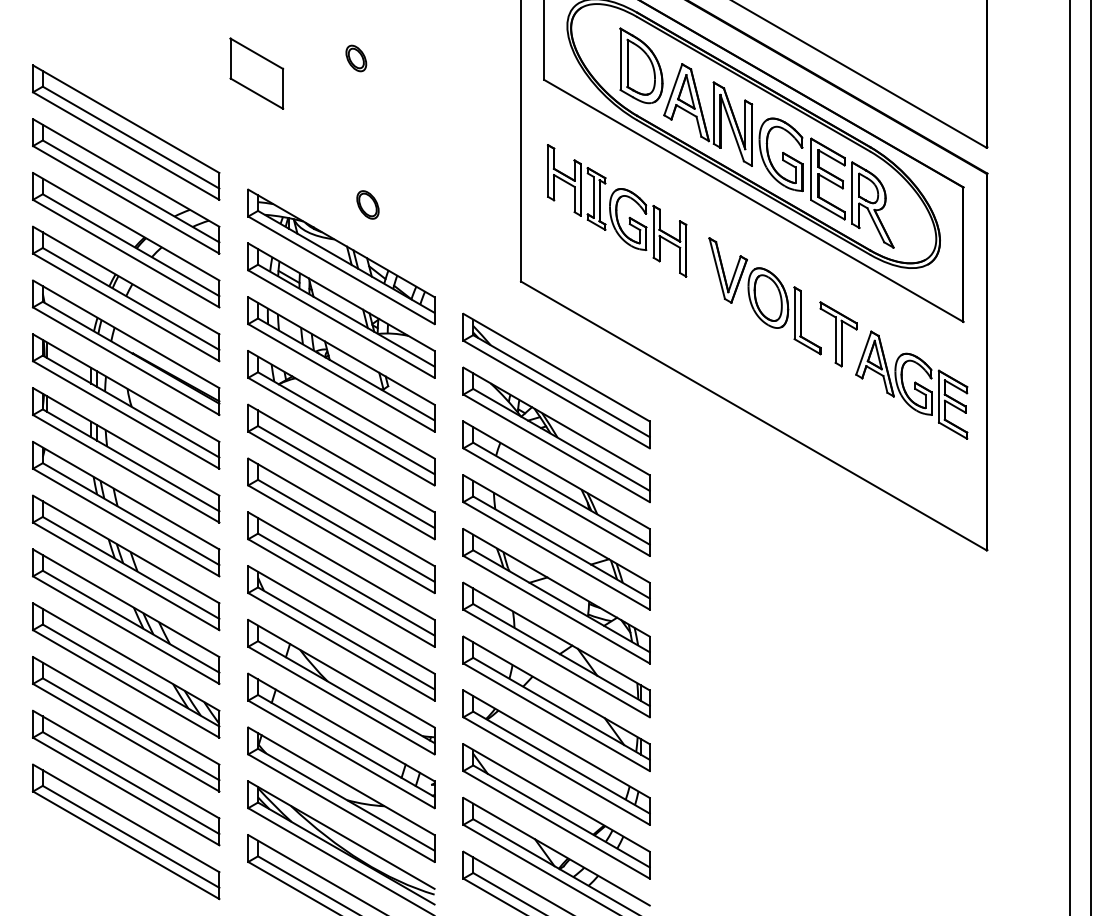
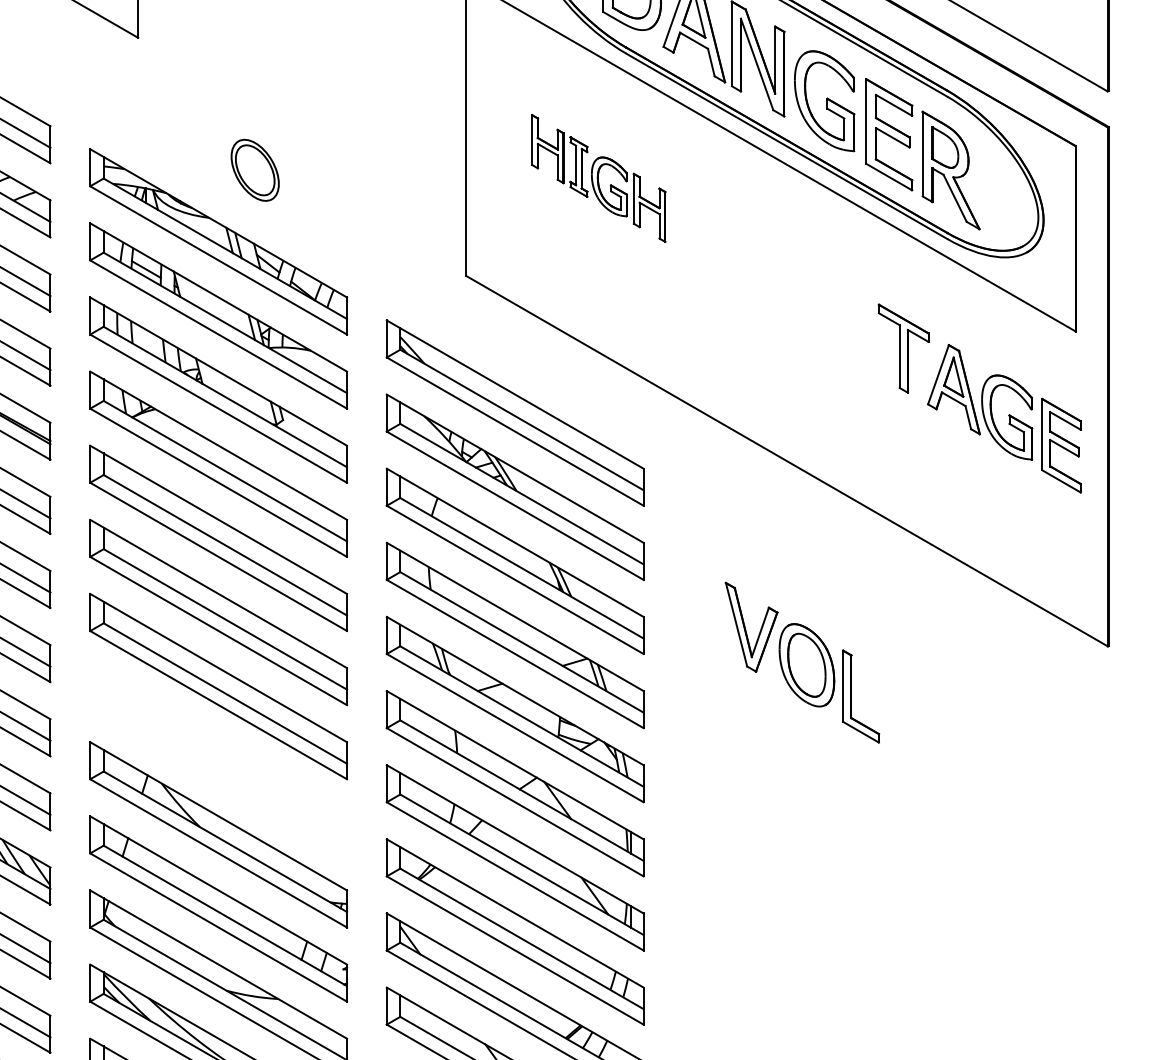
part: (367, 204) -> (254, 169), size x1.6
part: (617, 210) -> (599, 177), size x0.7
part: (764, 296) -> (801, 663), moved
part: (341, 633) -> (218, 760), removed

